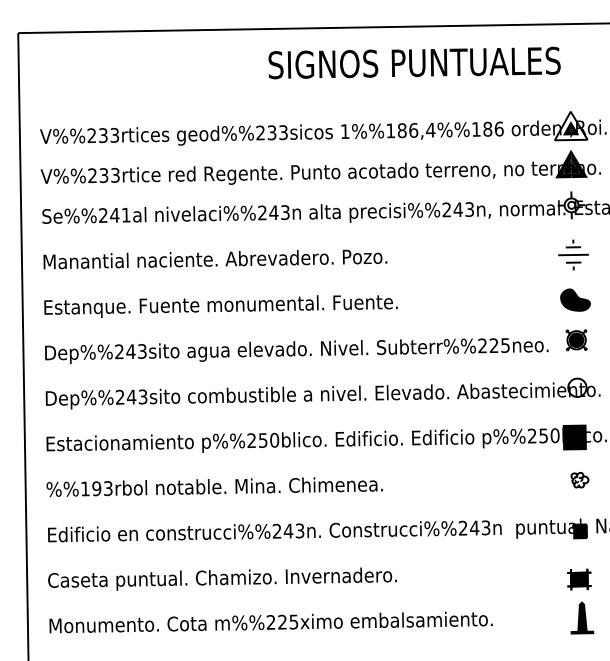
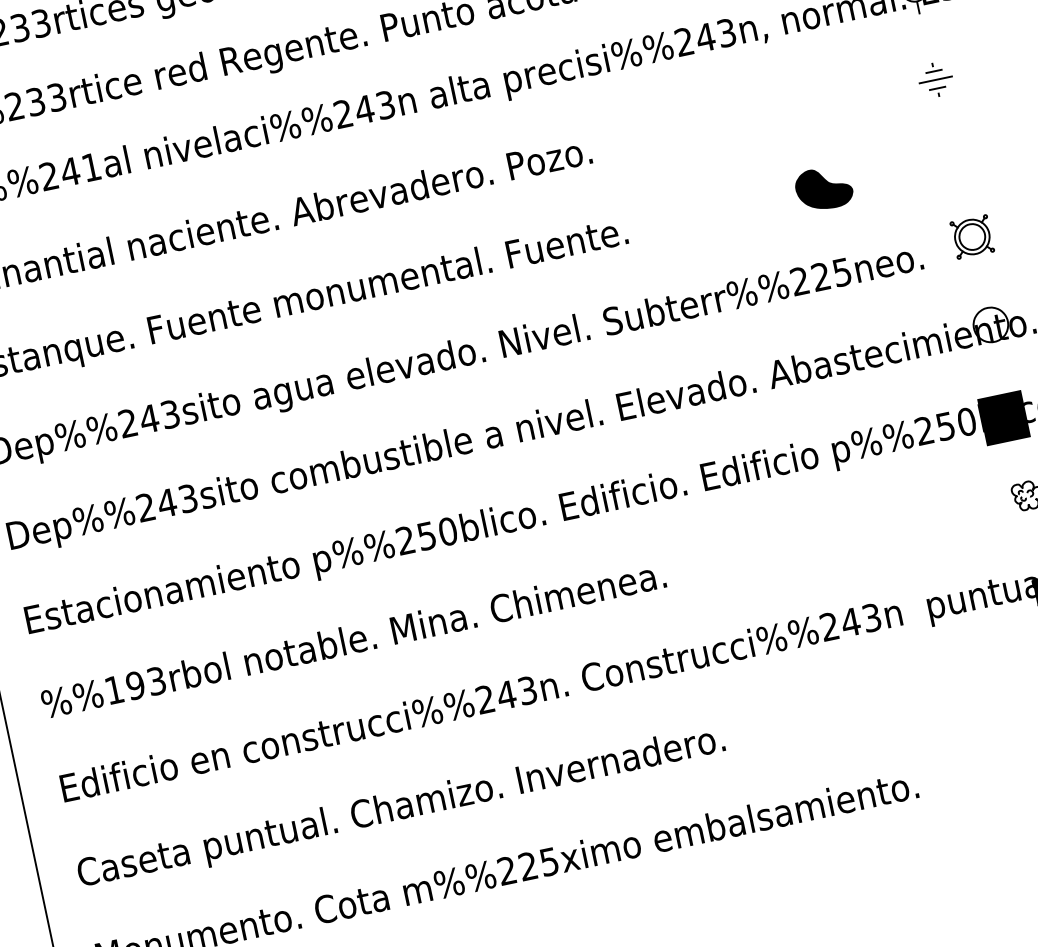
part: (573, 254) -> (935, 78), size x0.6
part: (575, 299) -> (823, 187), moved
fill: (576, 340) -> (972, 237), removed

